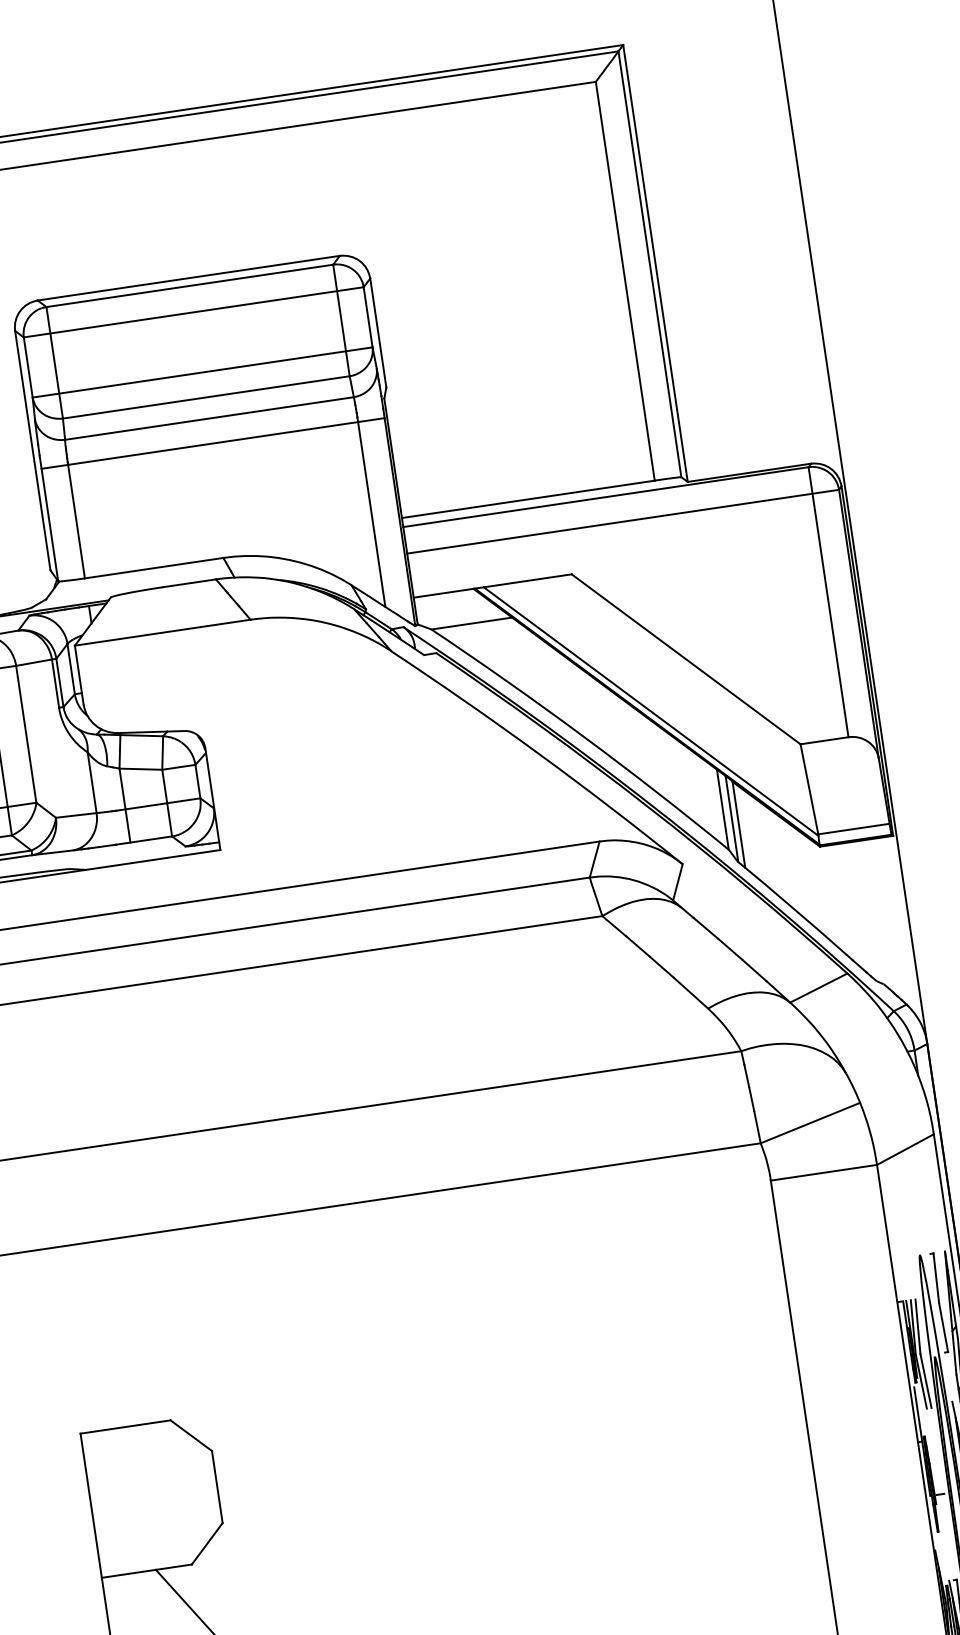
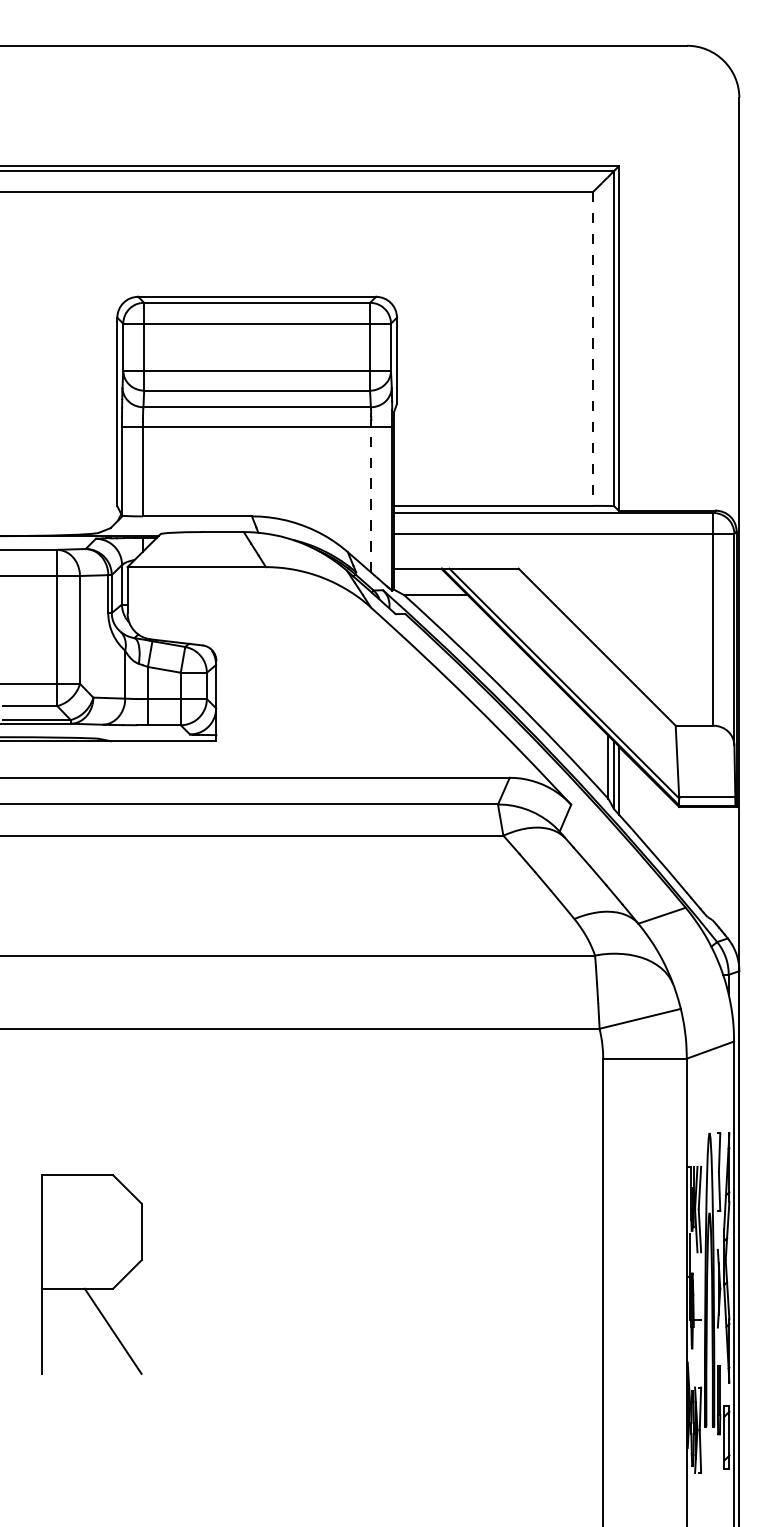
line: (625, 282) -> (593, 349), solid -> dashed
line: (371, 514) -> (371, 499), solid -> dashed

